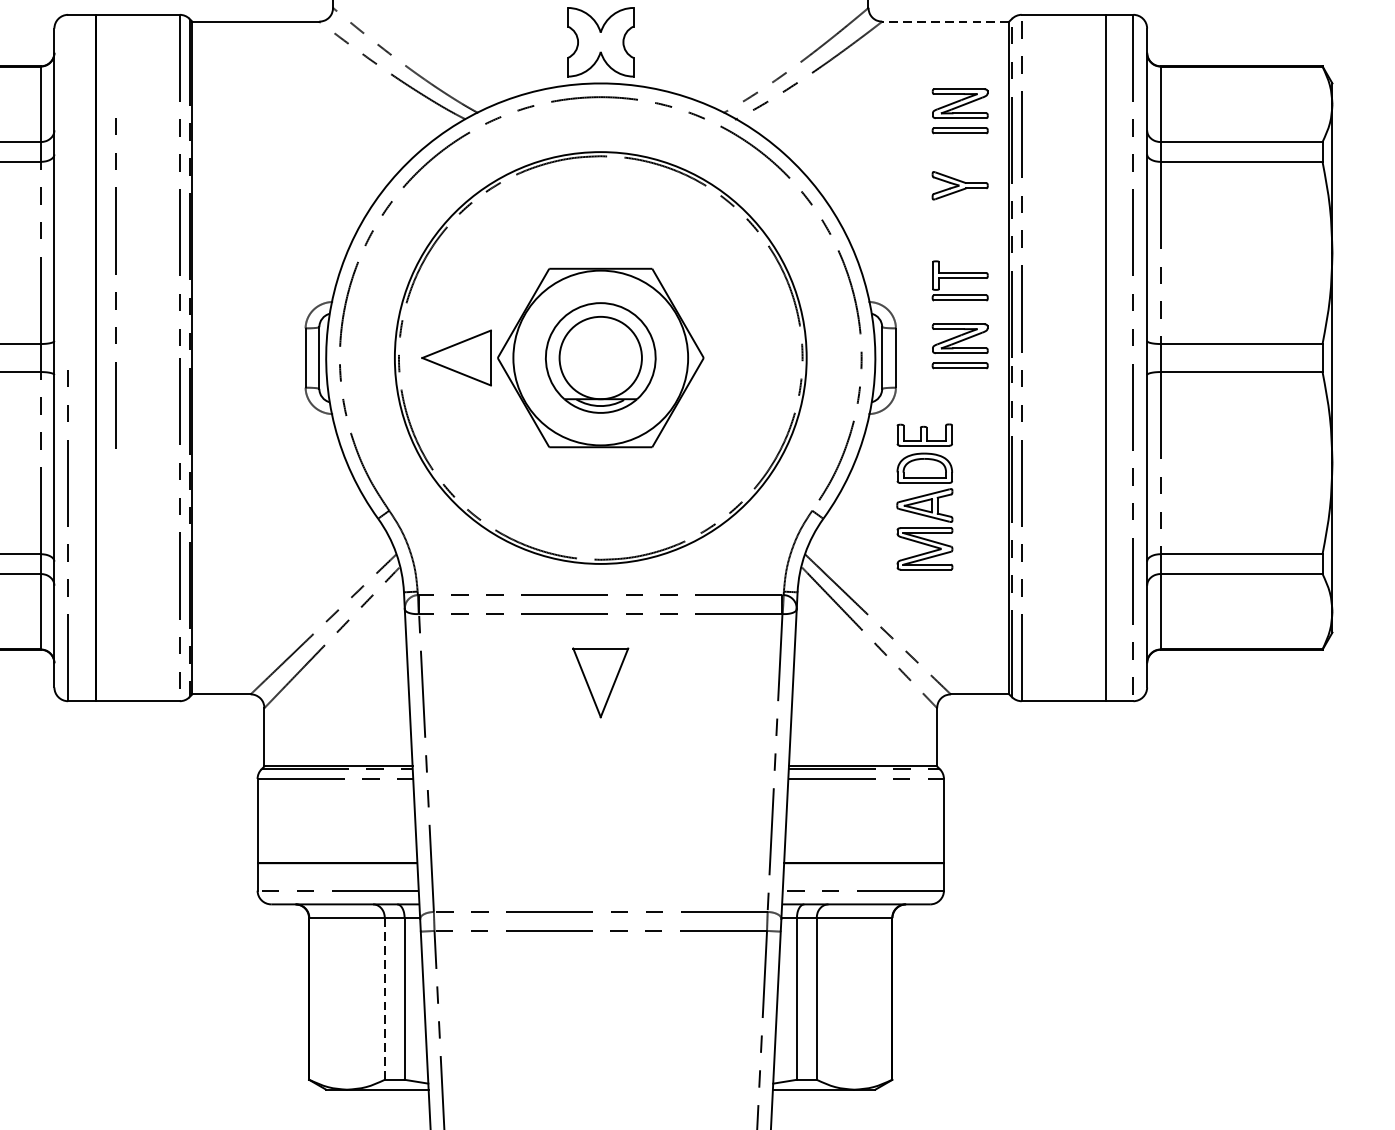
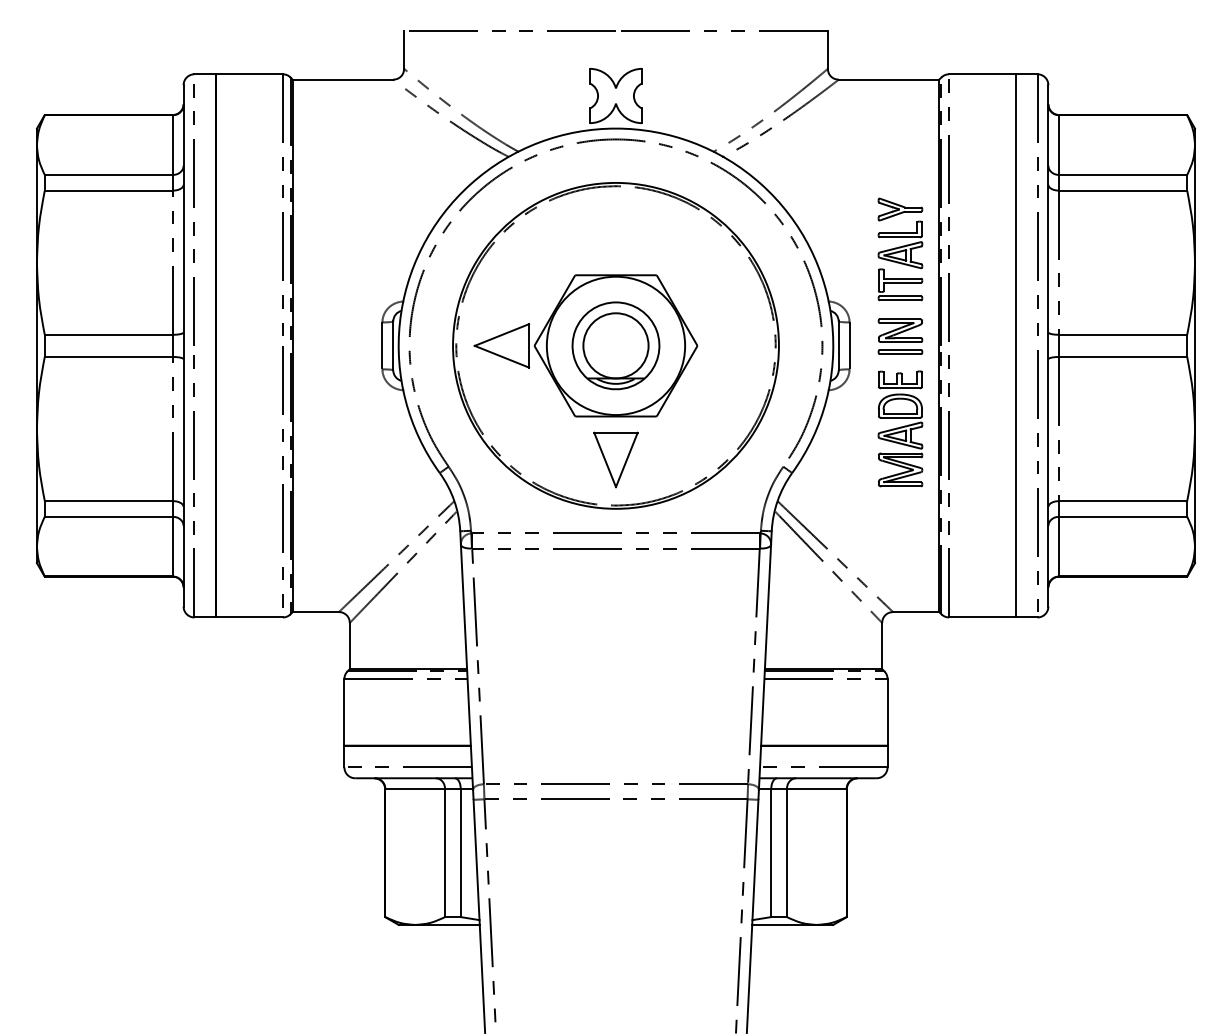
line: (945, 21) -> (888, 79), dashed -> solid
part: (960, 111) -> (900, 150), removed
part: (960, 229) -> (900, 244), added
line: (114, 274) -> (193, 207), moved
part: (924, 496) -> (900, 428), moved
part: (600, 682) -> (615, 459), moved
line: (385, 999) -> (445, 853), dashed -> solid

